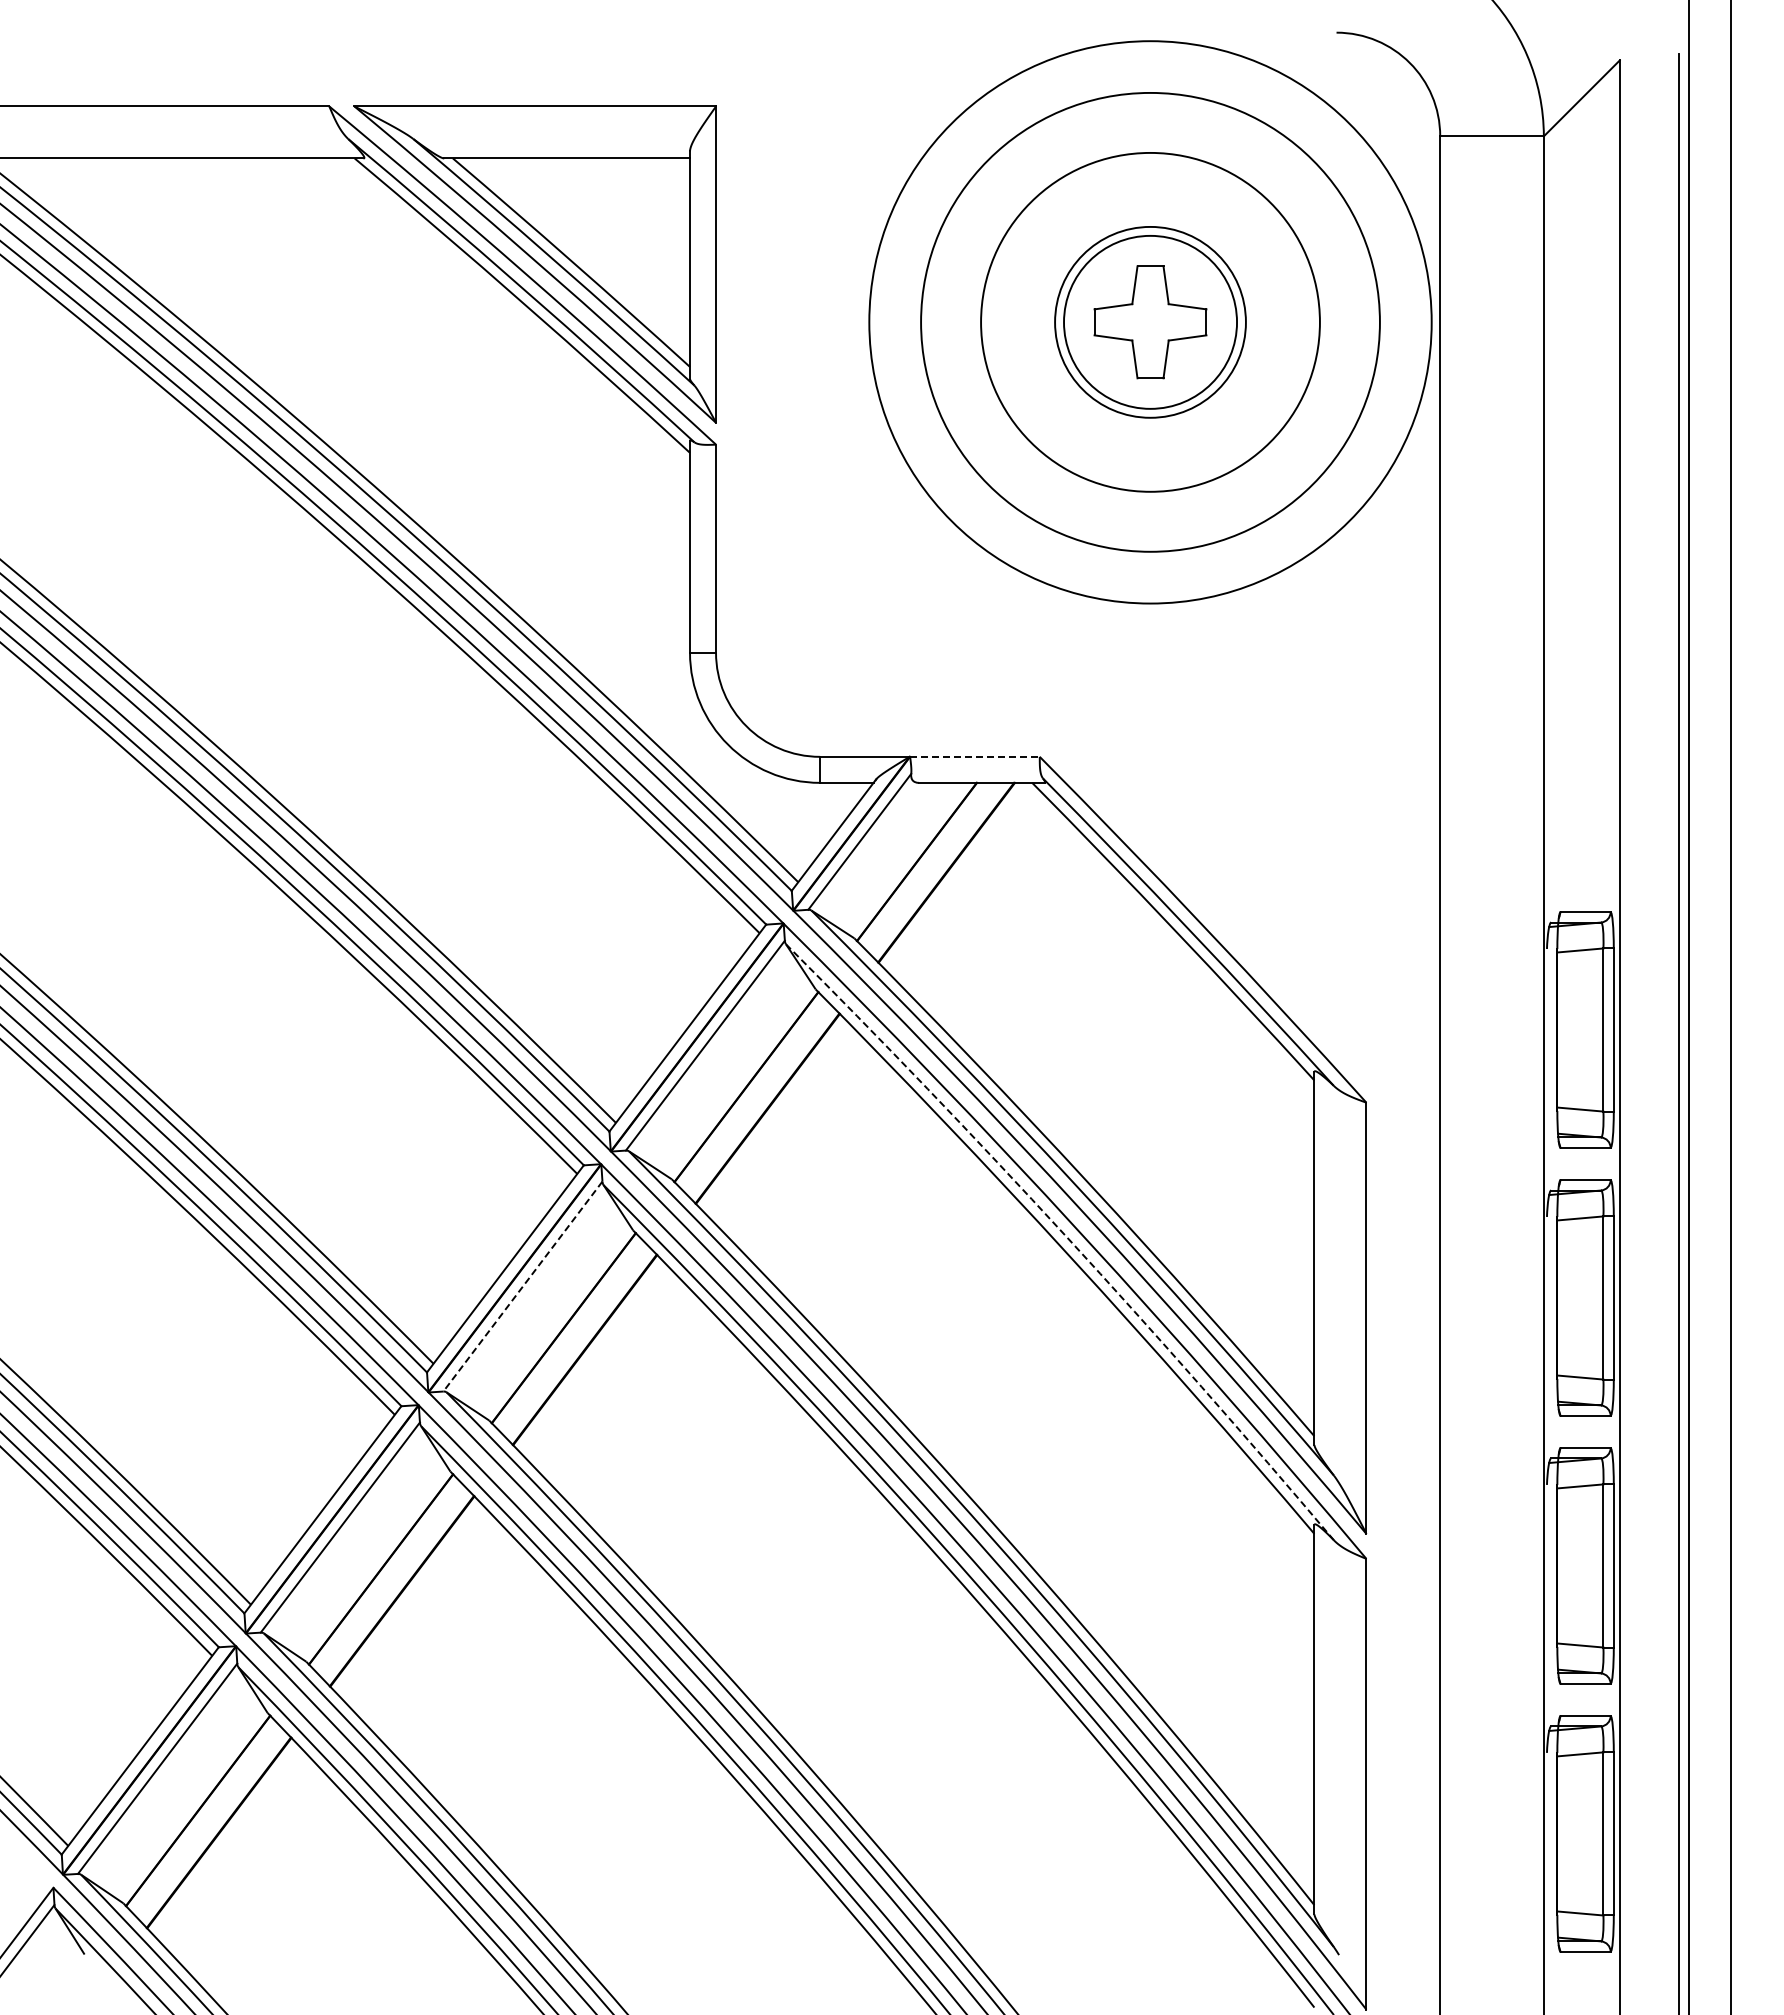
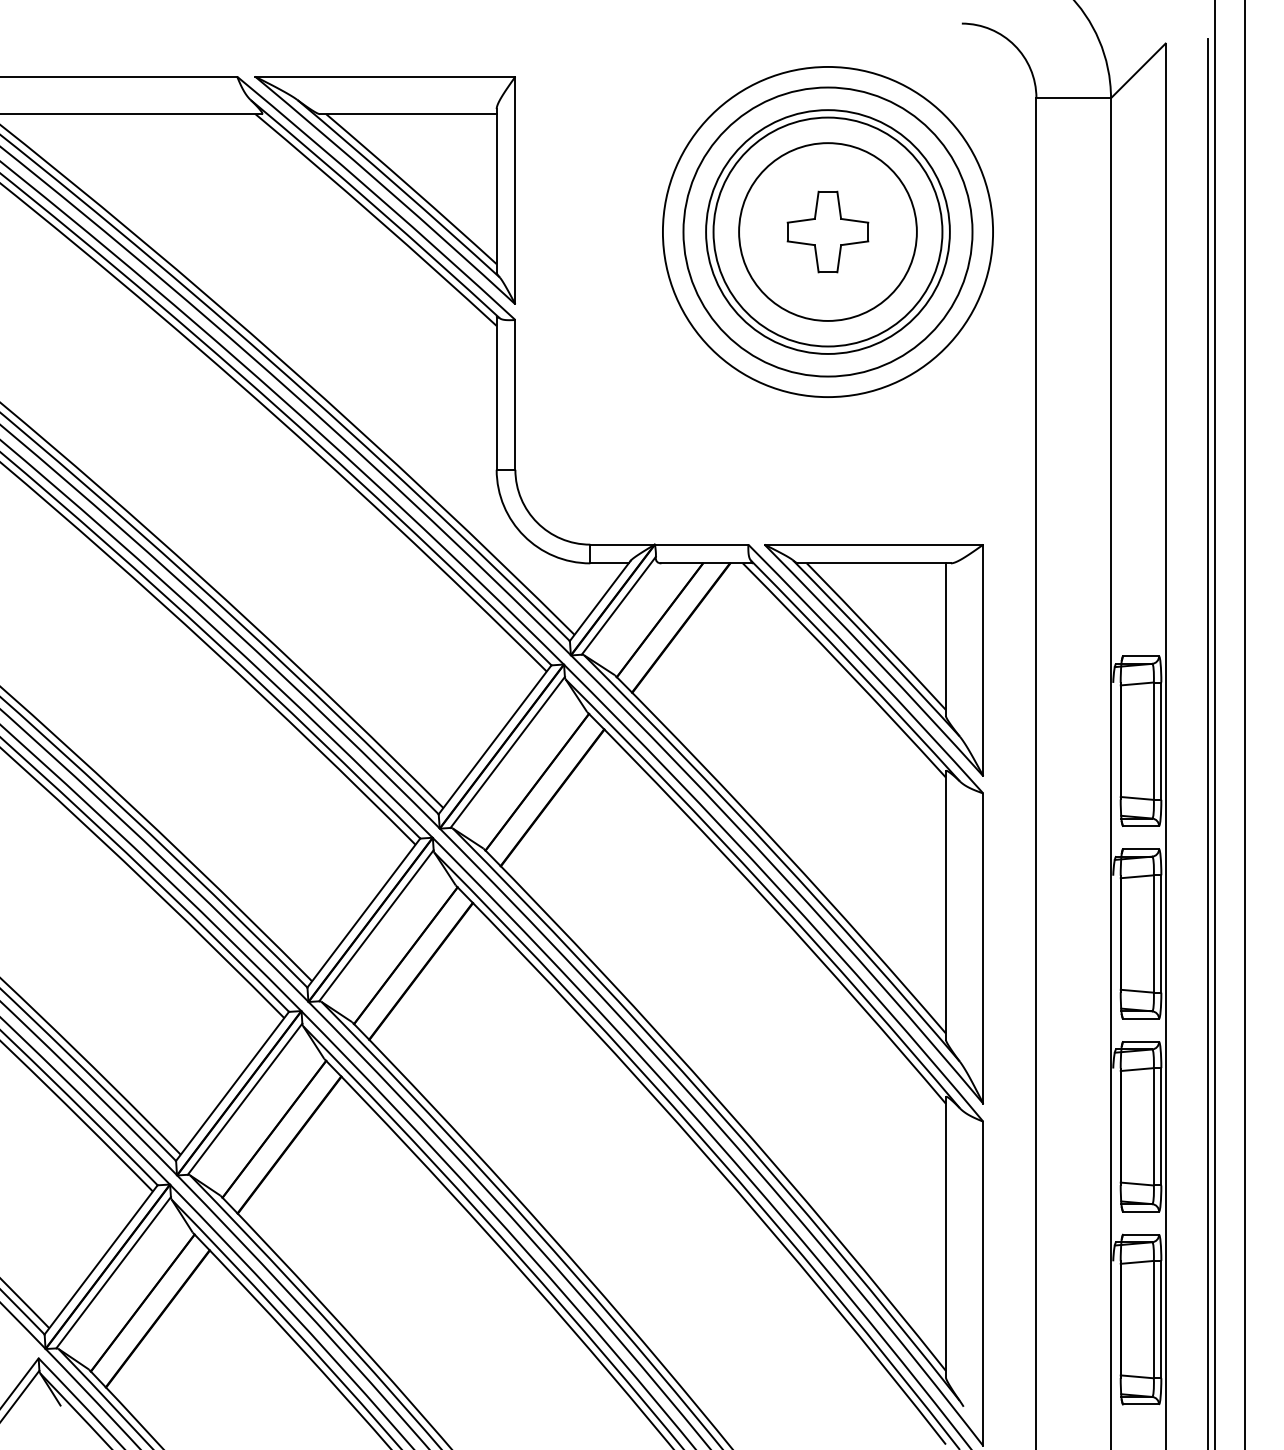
circle: (1150, 321) -> (827, 231), size x1.43
circle: (1150, 322) -> (827, 232), size x0.71
circle: (1150, 322) -> (827, 232), size x1.67
line: (974, 756) -> (701, 544), dashed -> solid
part: (1214, 917) -> (874, 660), added
arc: (1066, 1236) -> (767, 889), dashed -> solid
line: (522, 1286) -> (376, 925), dashed -> solid

